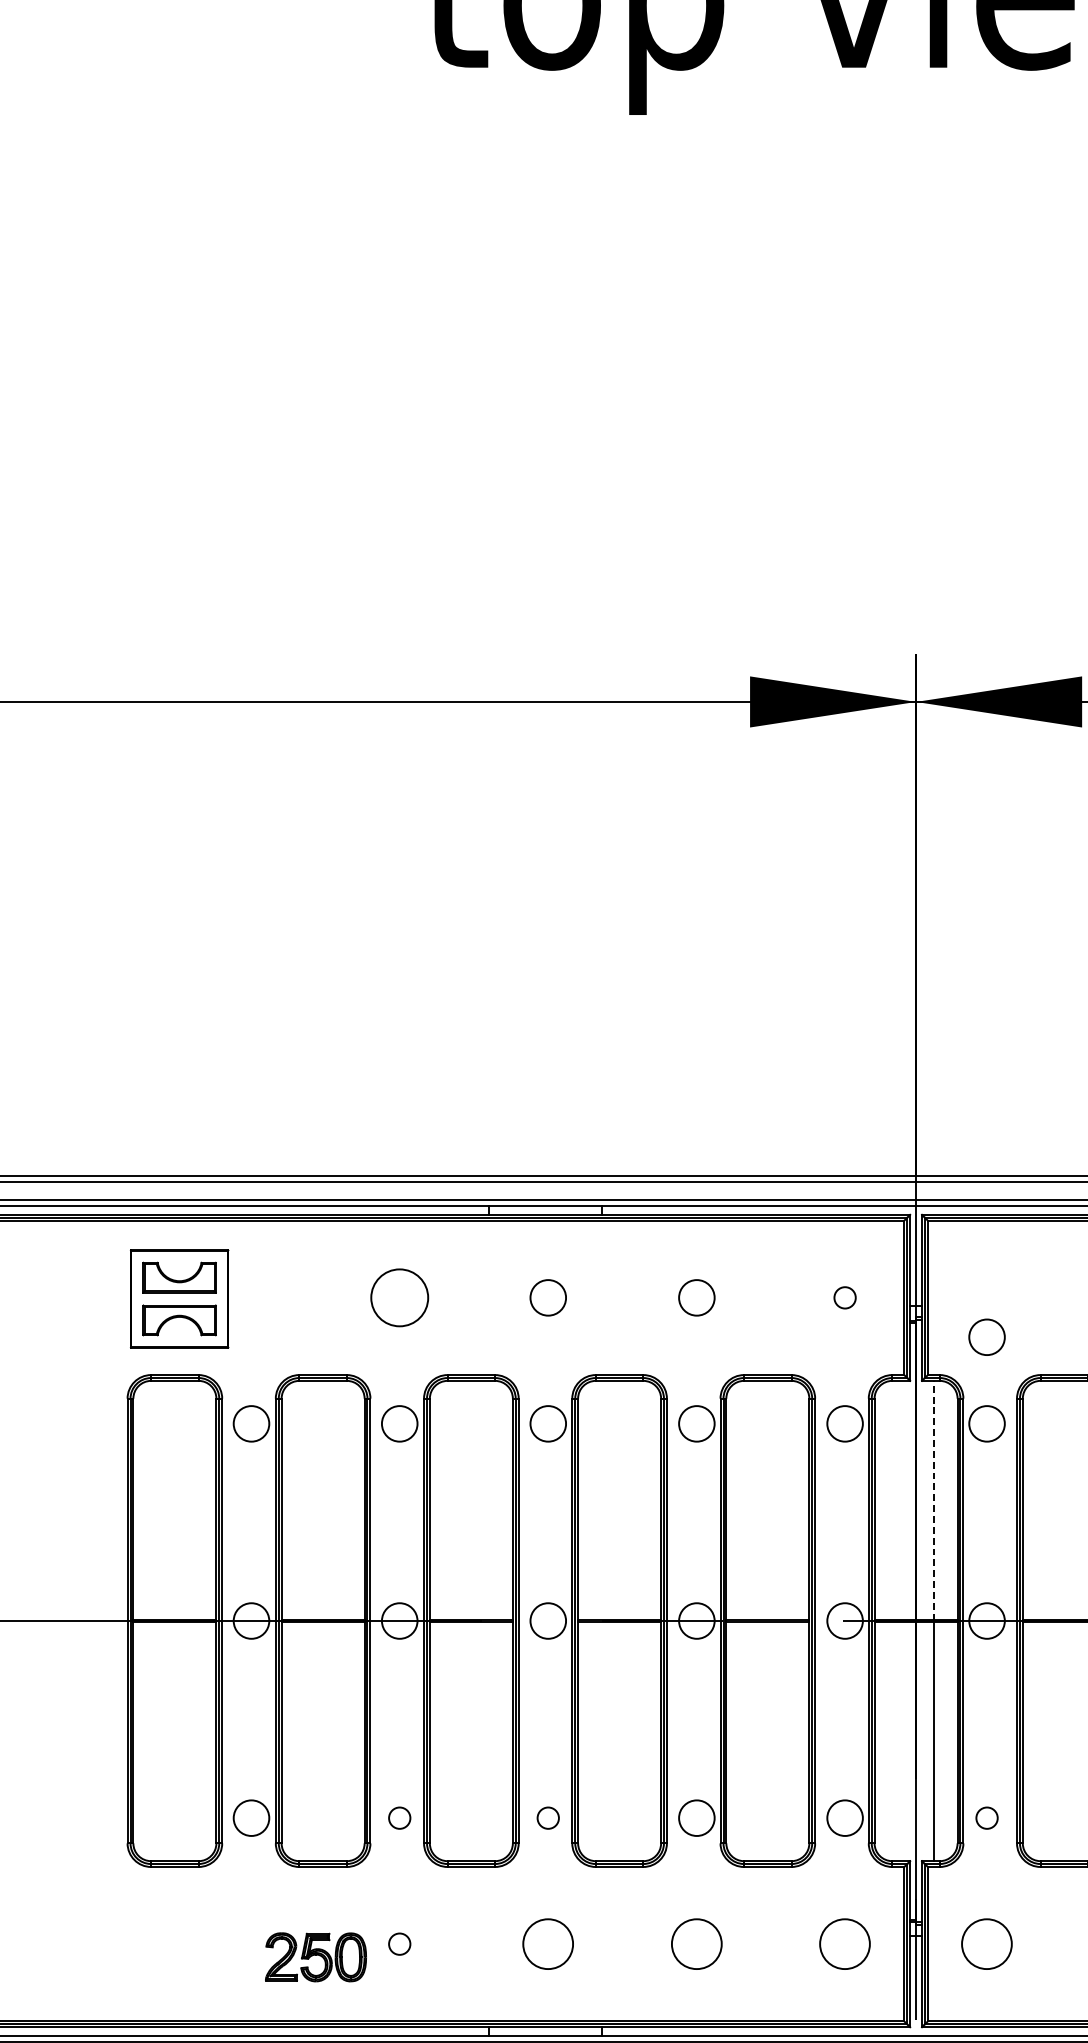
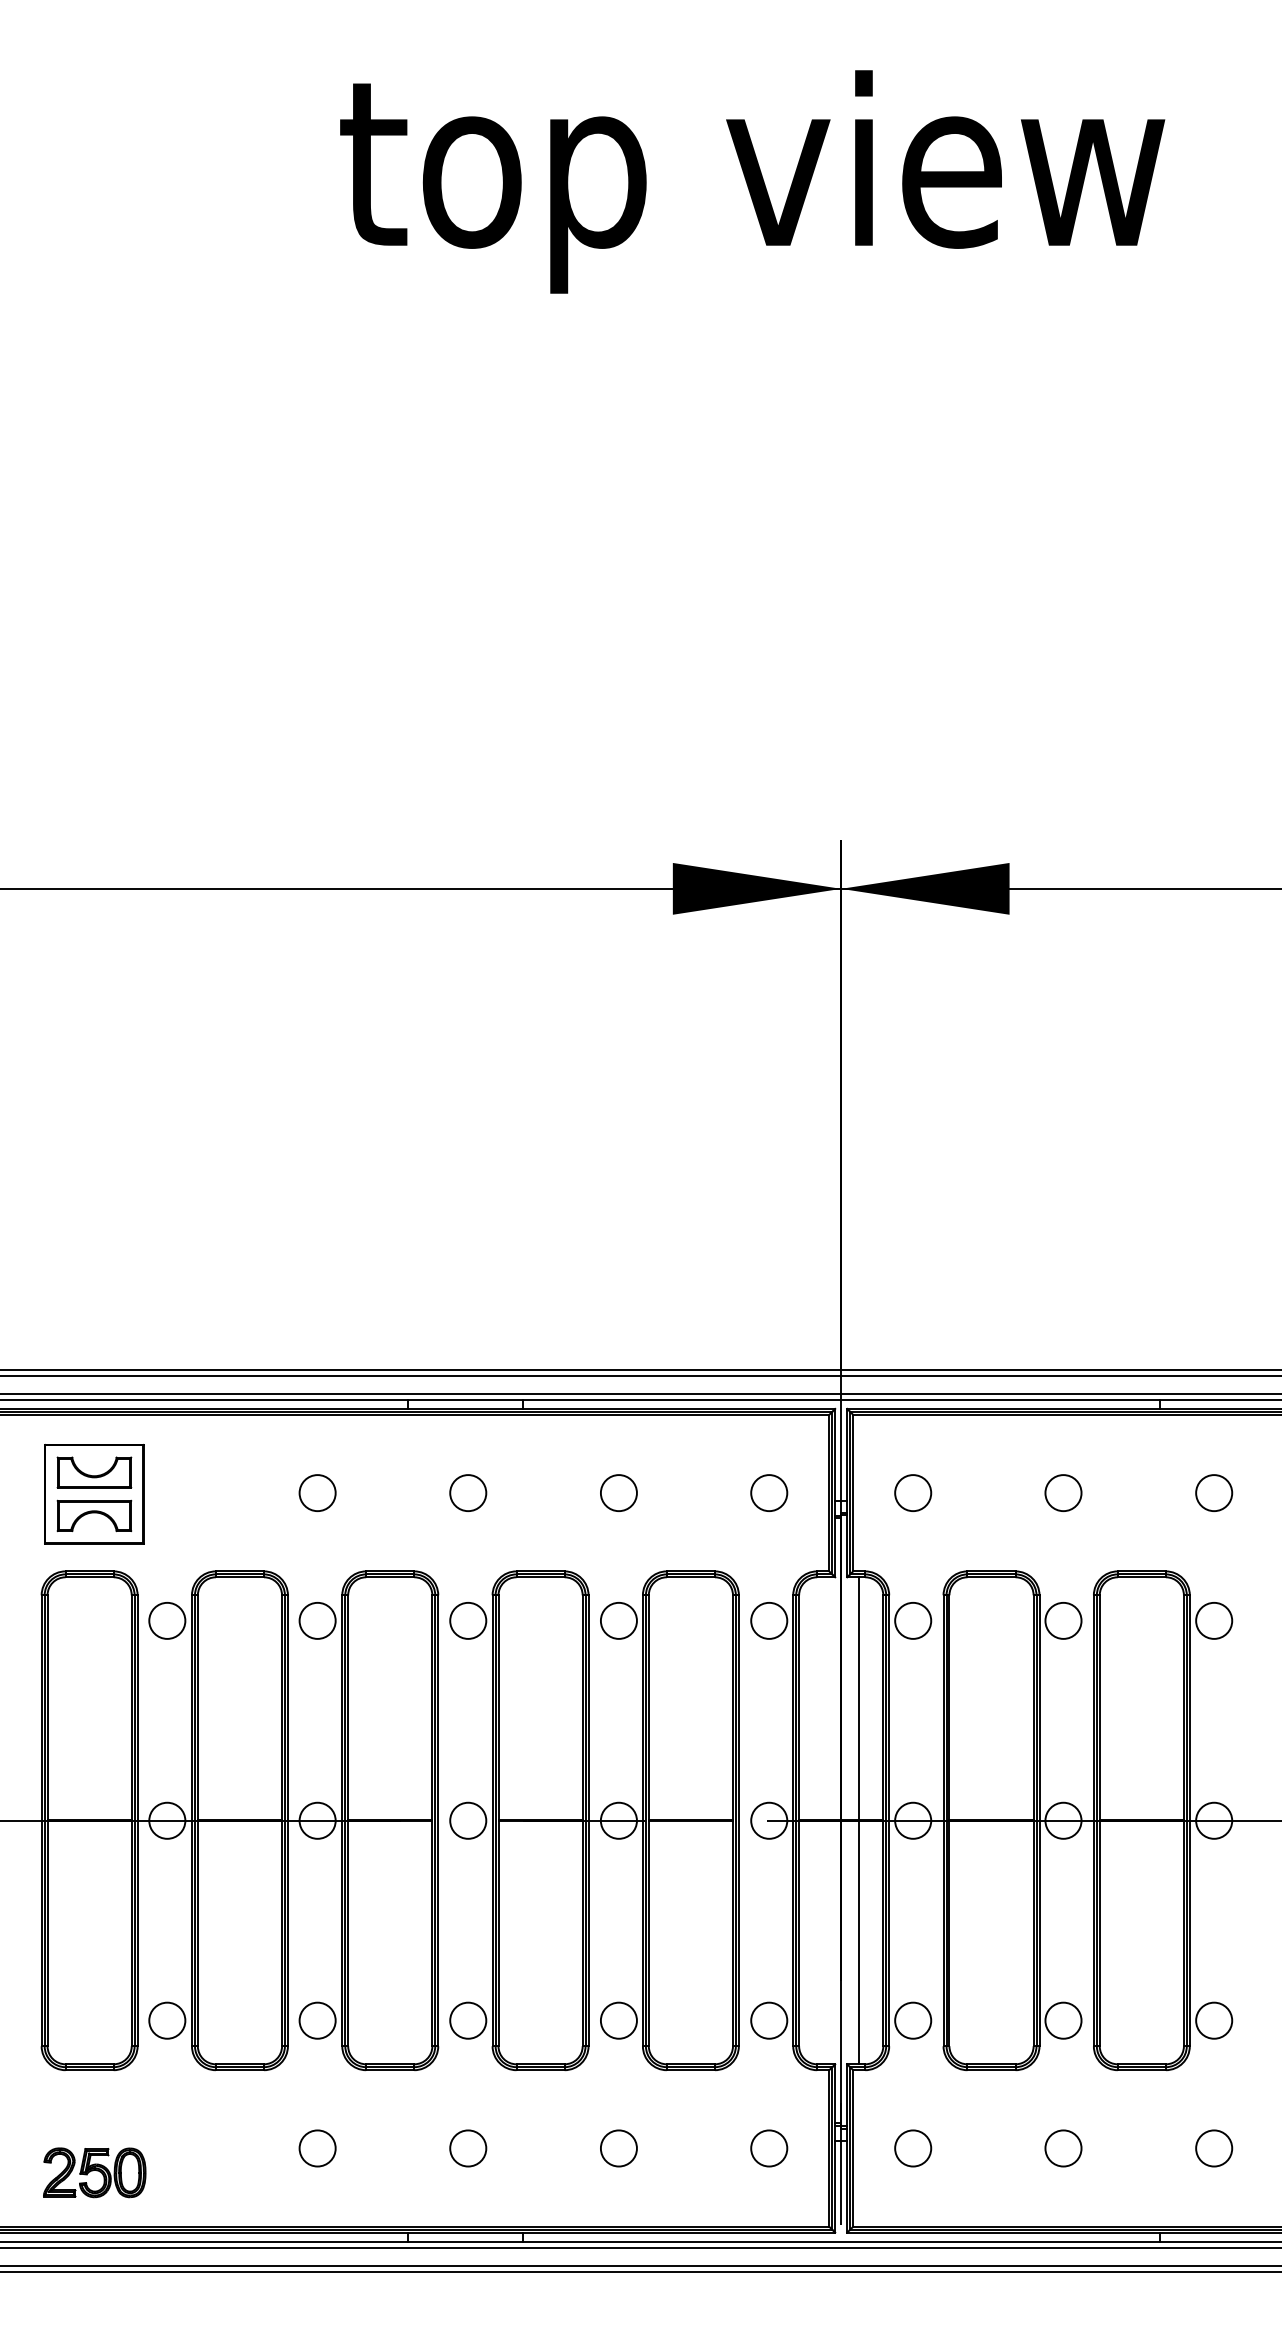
circle: (399, 1298) -> (317, 1493), size x0.62
circle: (845, 1298) -> (769, 1493), size x1.67
circle: (987, 1336) -> (913, 1492), moved
line: (934, 1500) -> (859, 1698), dashed -> solid
circle: (399, 1817) -> (317, 2020), size x1.67
circle: (548, 1817) -> (468, 2020), size x1.67
circle: (987, 1817) -> (913, 2020), size x1.67
circle: (399, 1944) -> (317, 2148), size x1.67
circle: (548, 1944) -> (468, 2148), size x0.71
circle: (696, 1944) -> (618, 2148), size x0.71
circle: (845, 1944) -> (769, 2148), size x0.71
circle: (987, 1944) -> (913, 2148), size x0.71
part: (315, 1957) -> (94, 2172), moved

